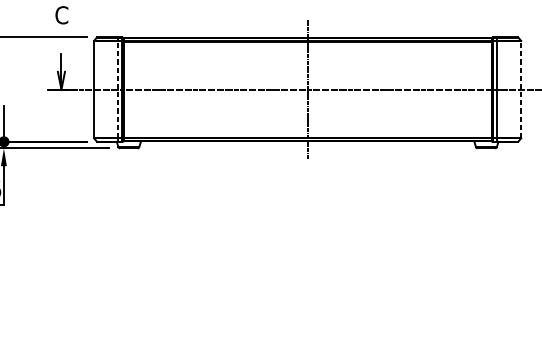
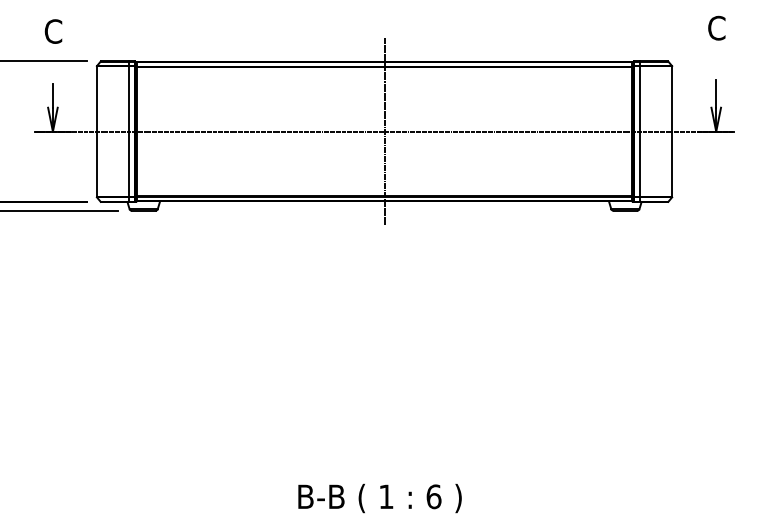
line: (117, 89) -> (128, 131), dashed -> solid
line: (521, 89) -> (672, 131), dashed -> solid

